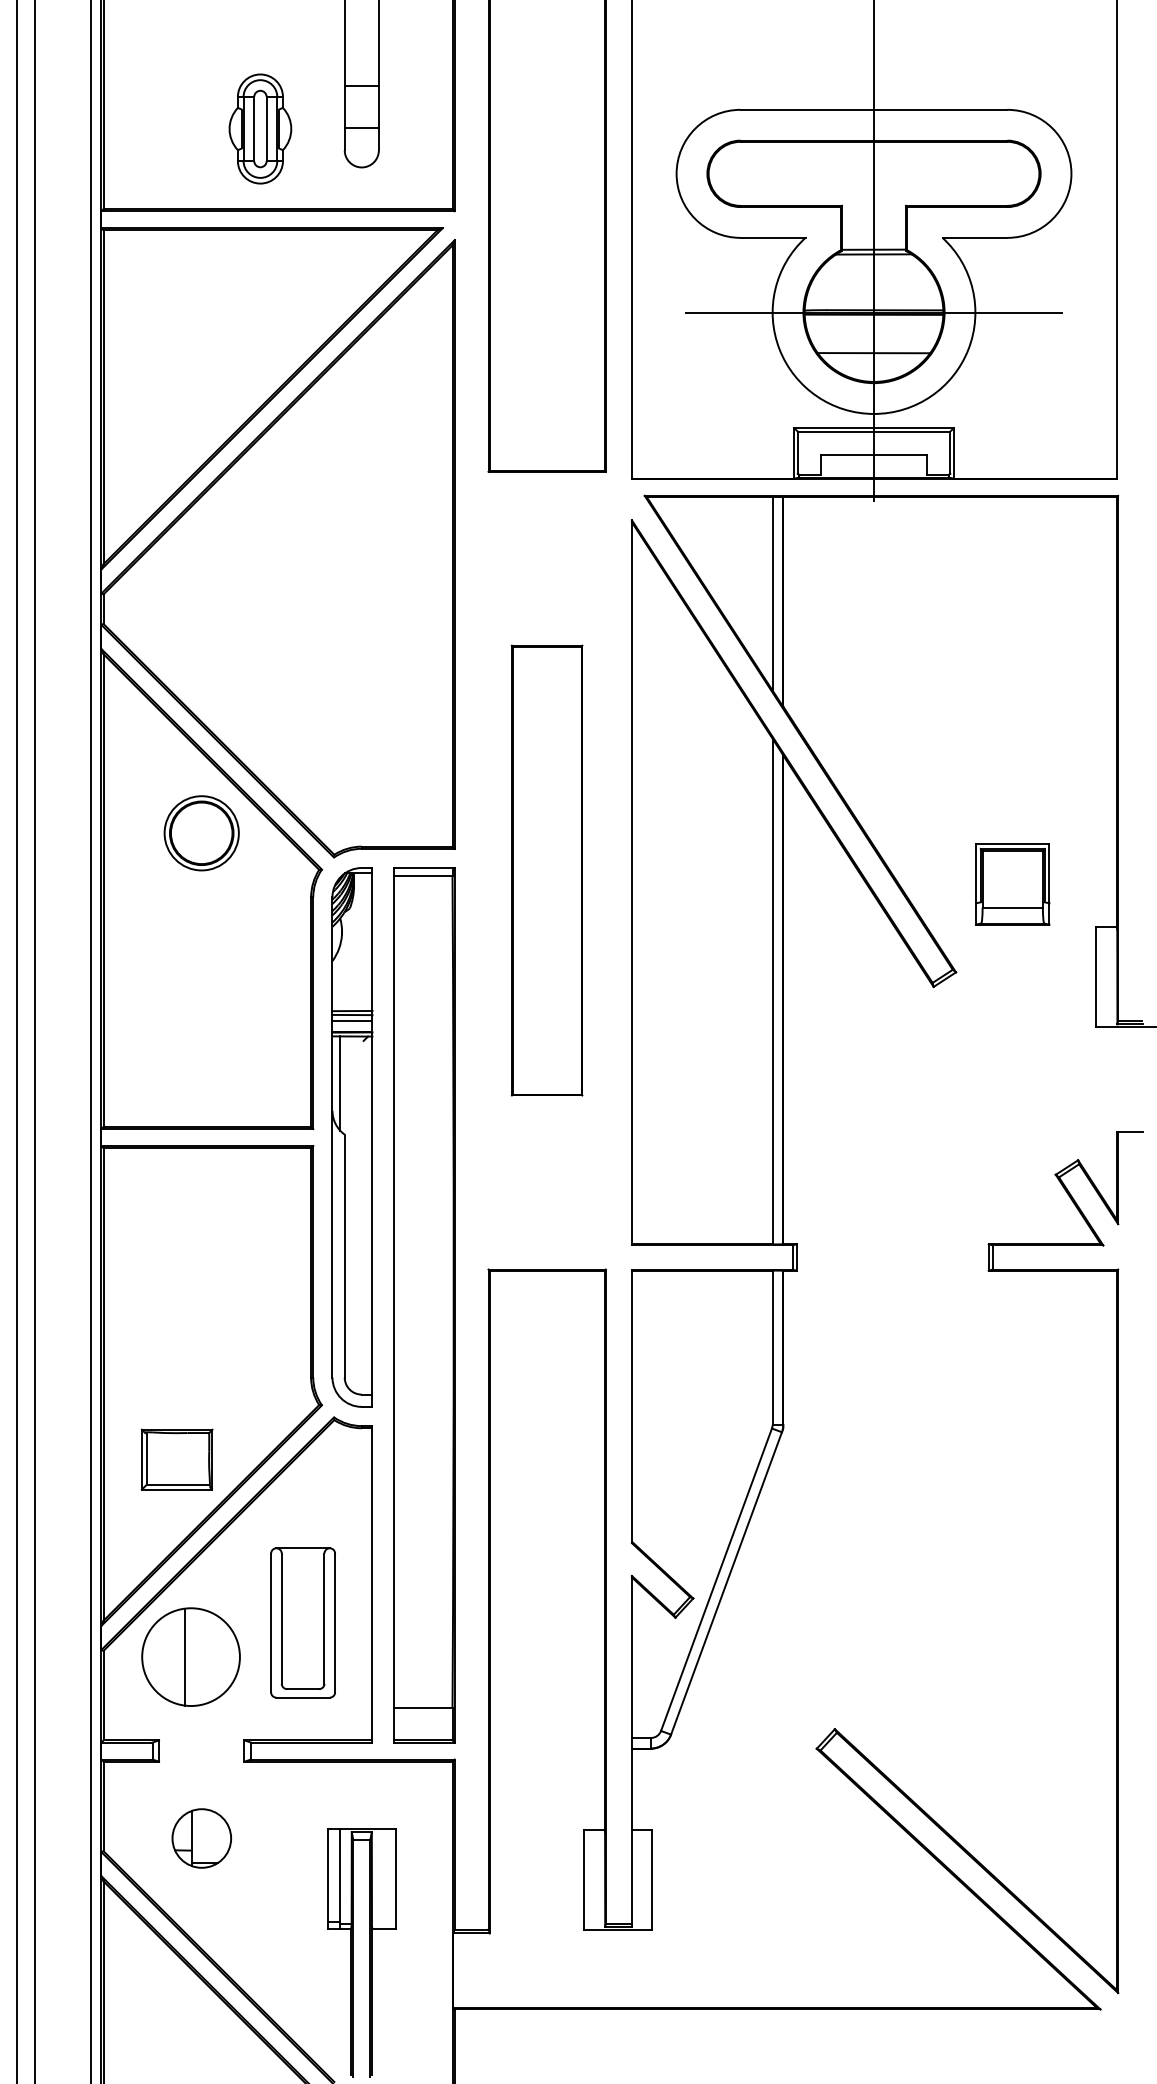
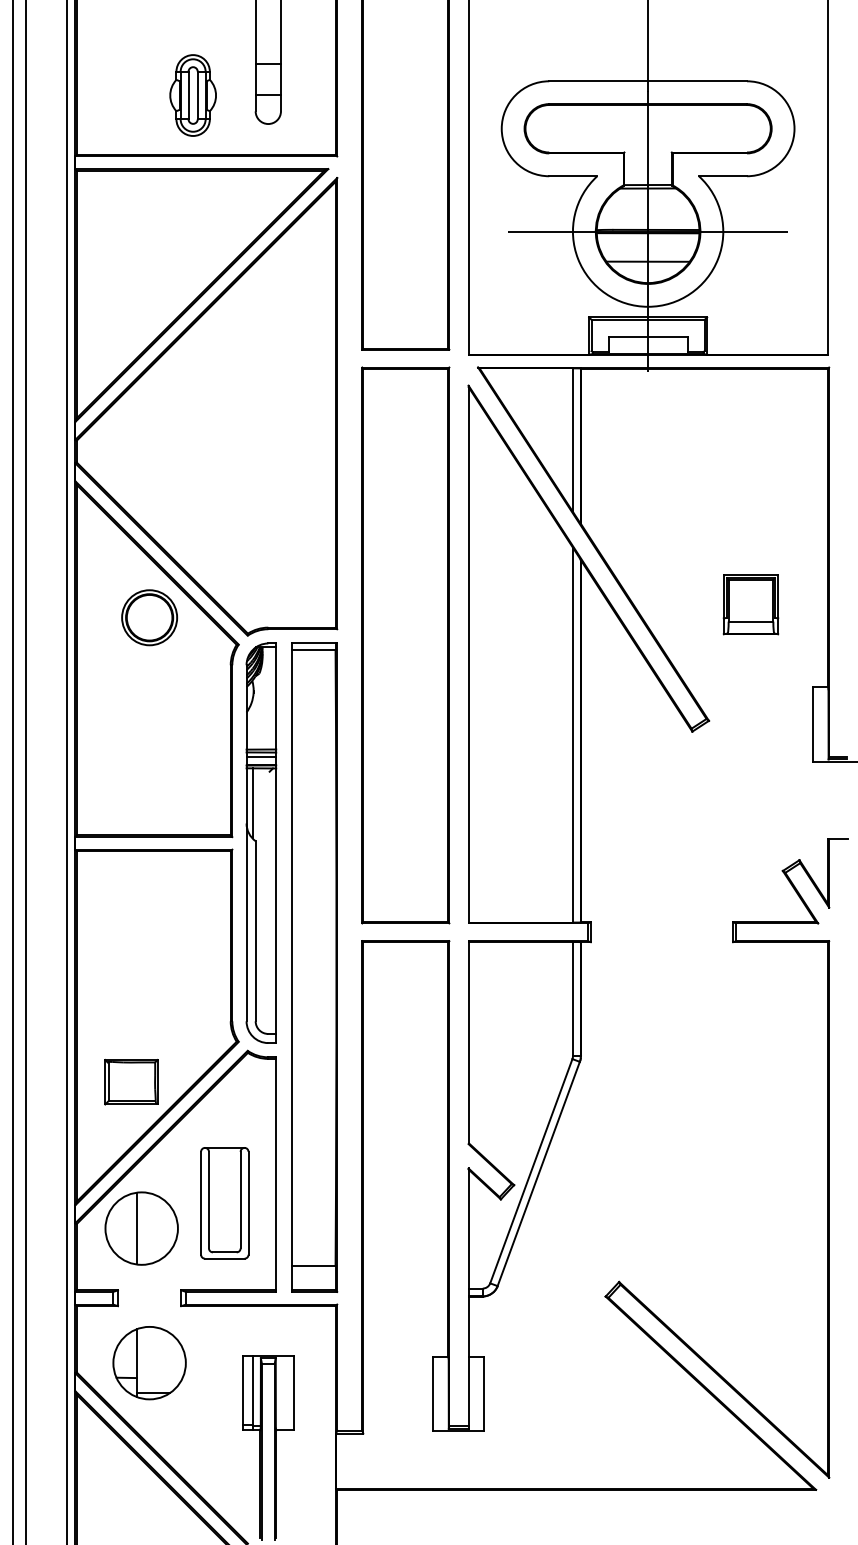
part: (546, 870) -> (405, 645), size x1.67
part: (1012, 884) -> (750, 604), moved
part: (201, 1838) -> (149, 1363), size x1.67

